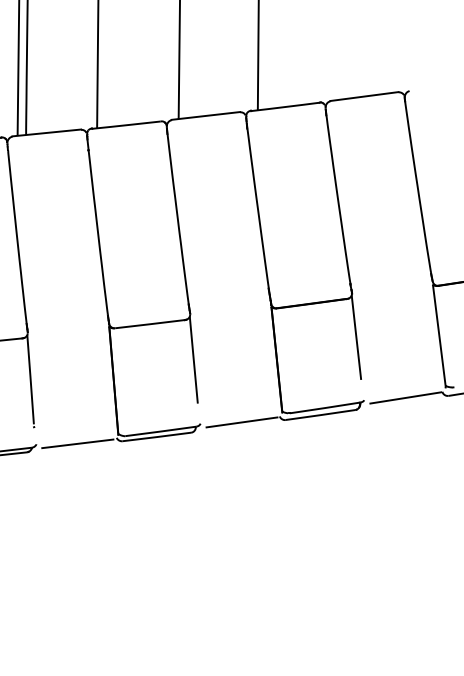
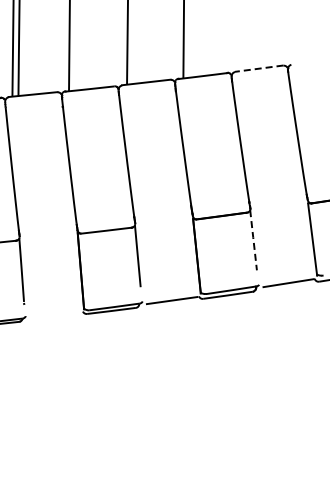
line: (363, 96) -> (258, 68), solid -> dashed
line: (356, 336) -> (253, 239), solid -> dashed
line: (76, 443) -> (54, 315), removed

